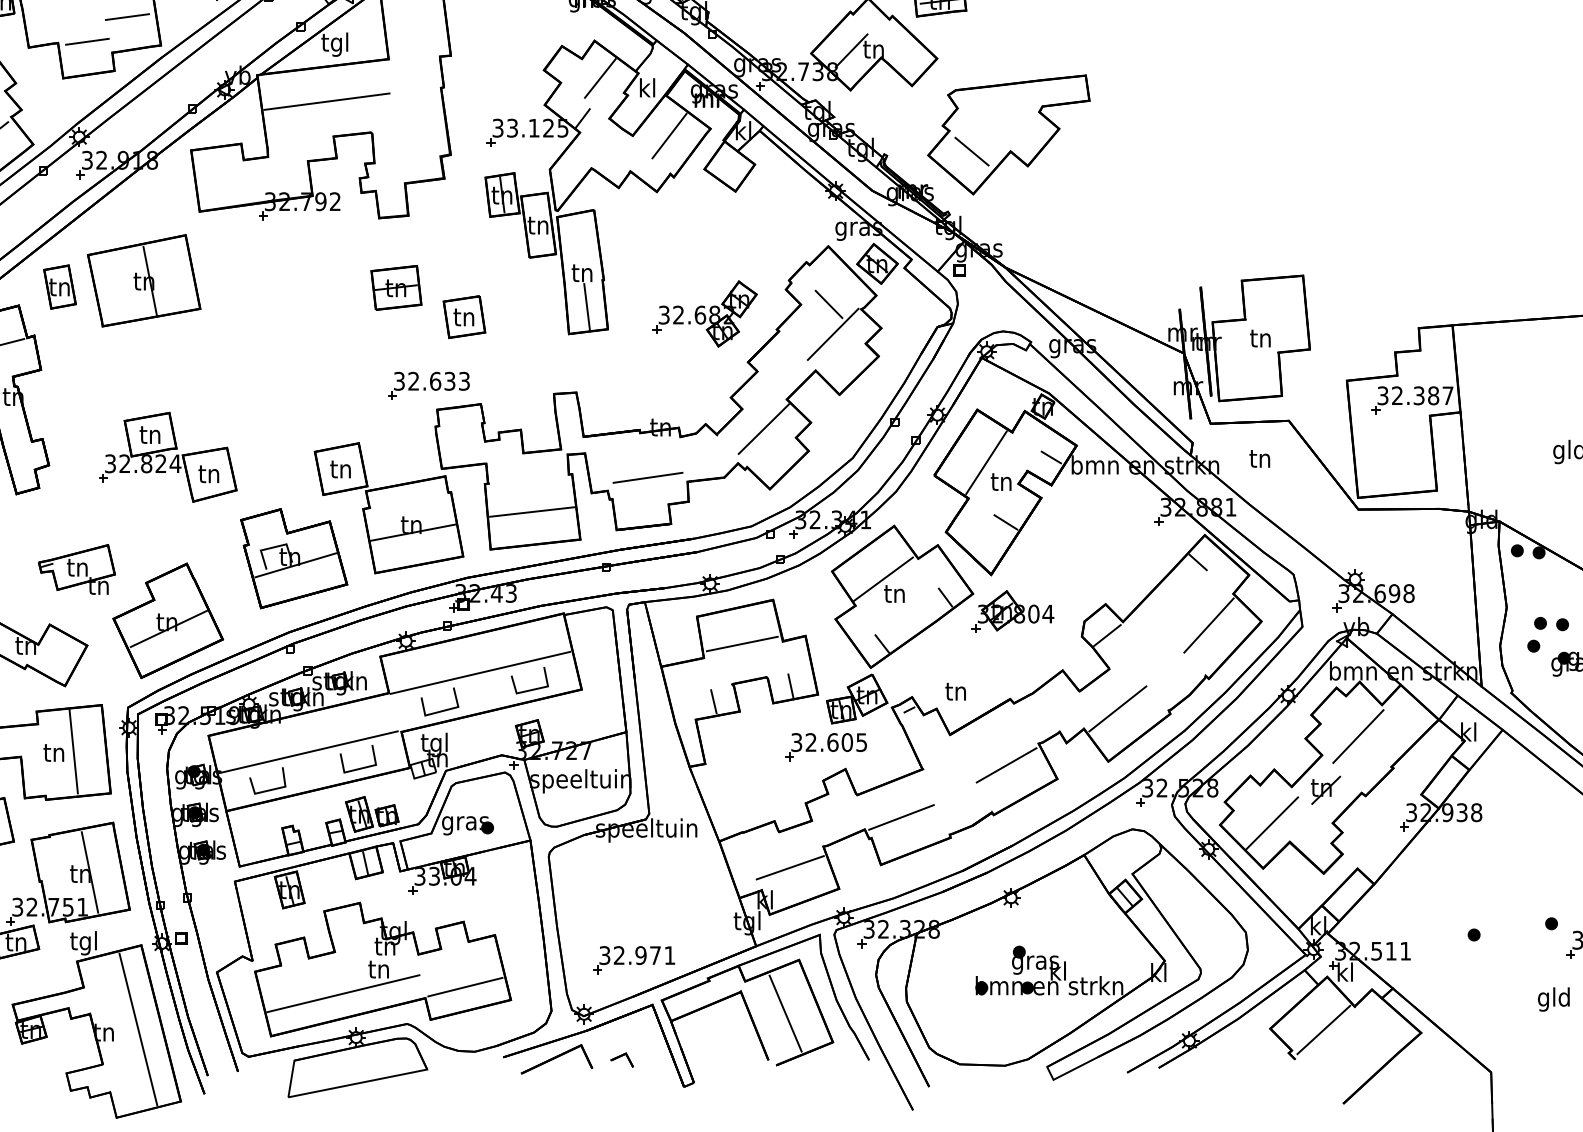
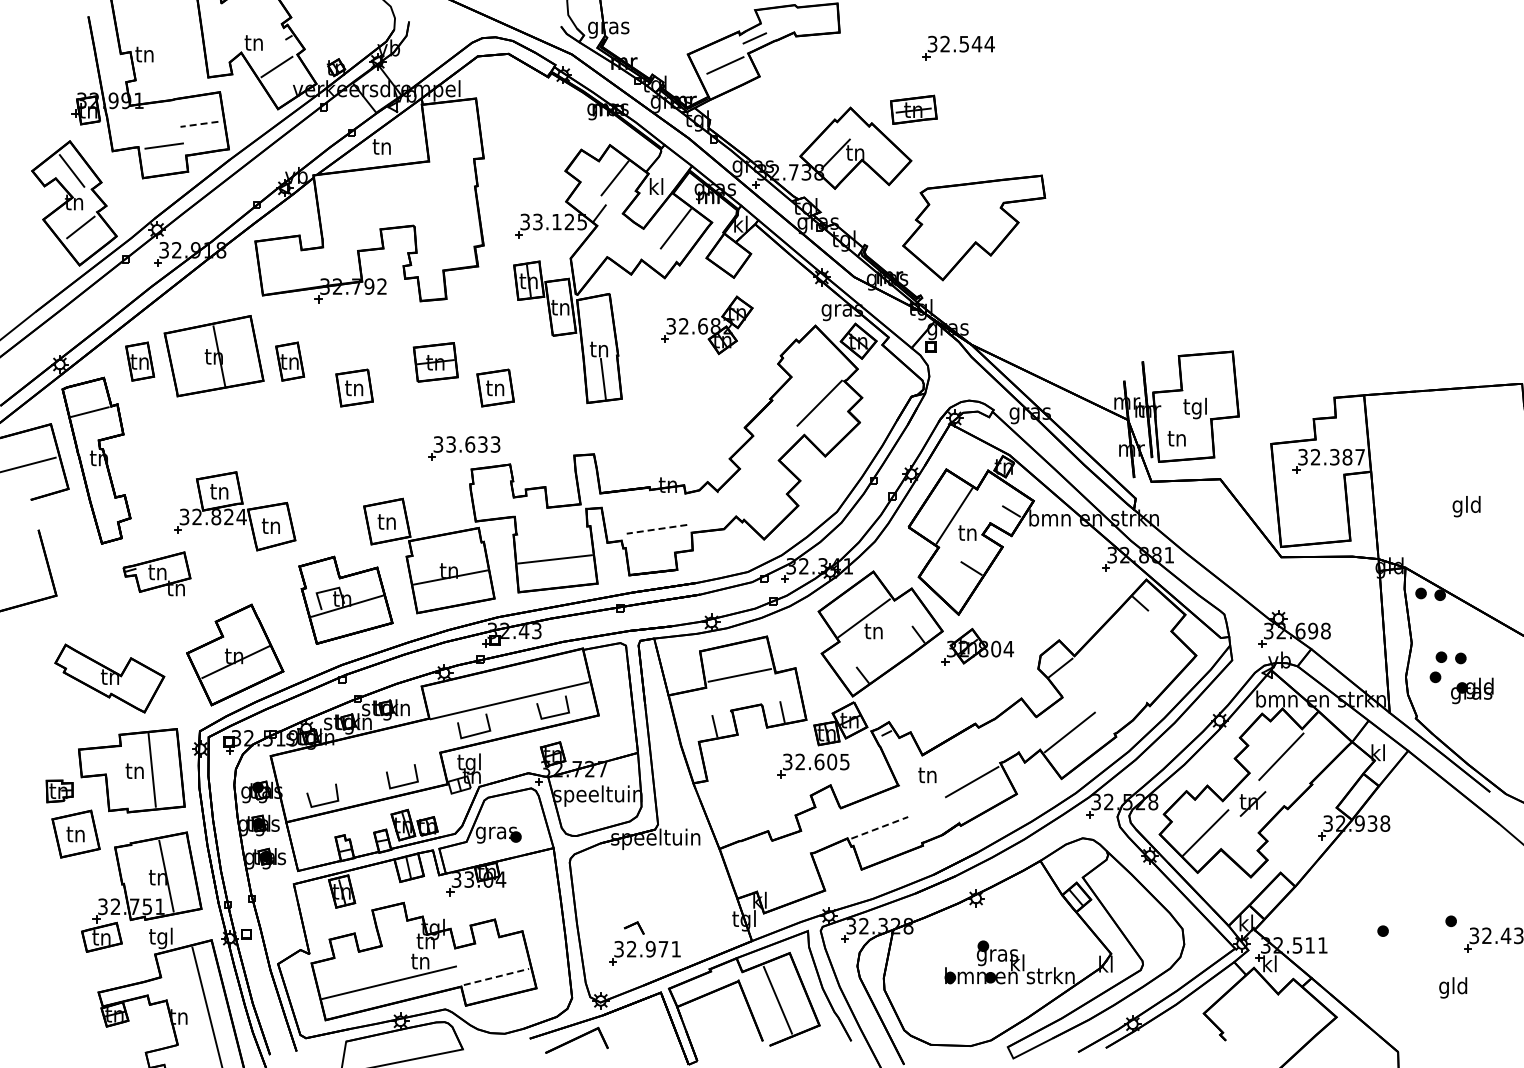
line: (126, 17) -> (198, 124), solid -> dashed
text: (334, 44) -> (381, 148), tgl -> tn
line: (326, 101) -> (374, 198), removed
line: (971, 151) -> (941, 242), removed
part: (231, 286) -> (290, 361), added
line: (828, 303) -> (815, 376), removed
part: (705, 314) -> (707, 325), moved
part: (303, 316) -> (354, 387), added
text: (1259, 340) -> (1194, 408), tn -> tgl
text: (413, 381) -> (450, 444), 32.633 -> 33.633
line: (763, 429) -> (758, 486), removed
text: (1259, 458) -> (1176, 438), moved
line: (647, 478) -> (656, 529), solid -> dashed
part: (76, 569) -> (156, 573), moved
line: (1208, 624) -> (1149, 658), removed
text: (955, 691) -> (927, 775), moved
line: (308, 752) -> (358, 770), removed
line: (902, 817) -> (880, 827), solid -> dashed
line: (789, 867) -> (781, 871), removed
line: (465, 987) -> (496, 977), solid -> dashed
line: (1323, 1029) -> (1250, 1014), removed
part: (621, 1059) -> (633, 927), moved

